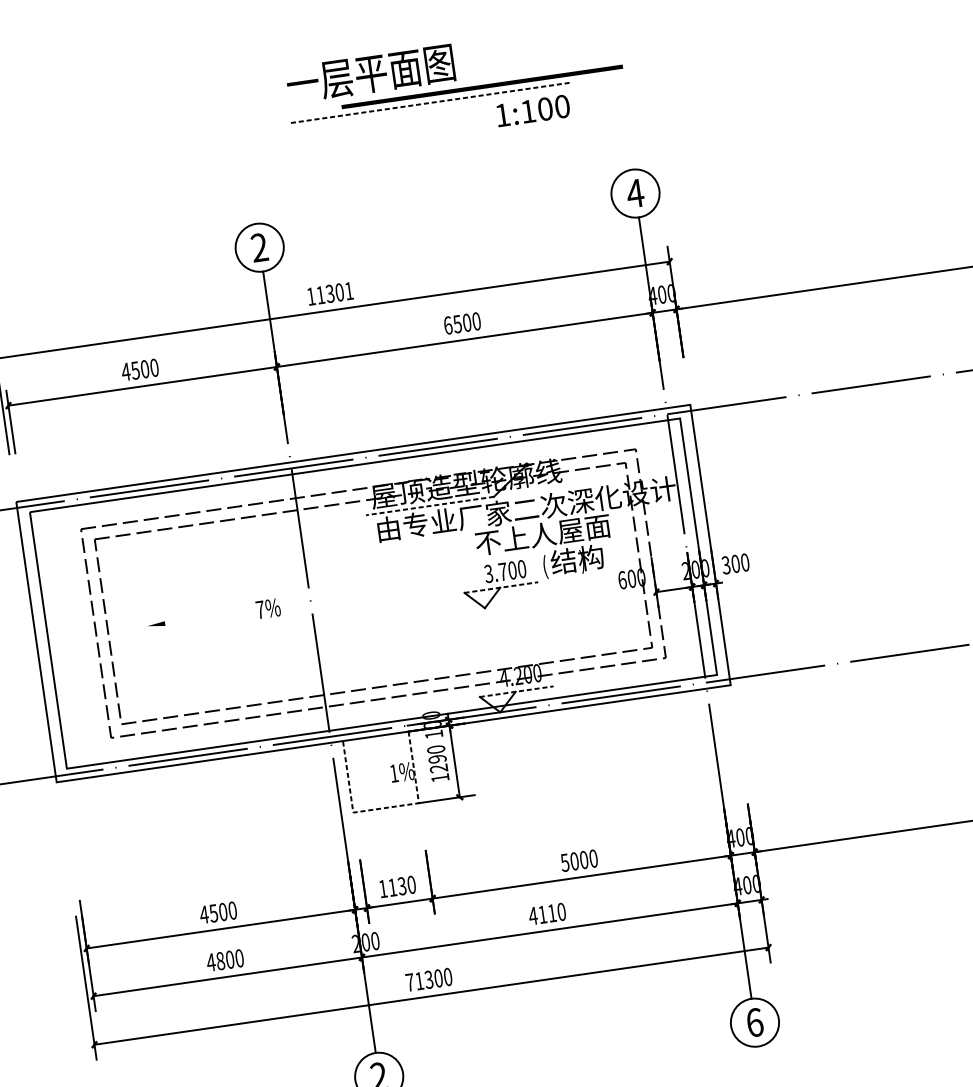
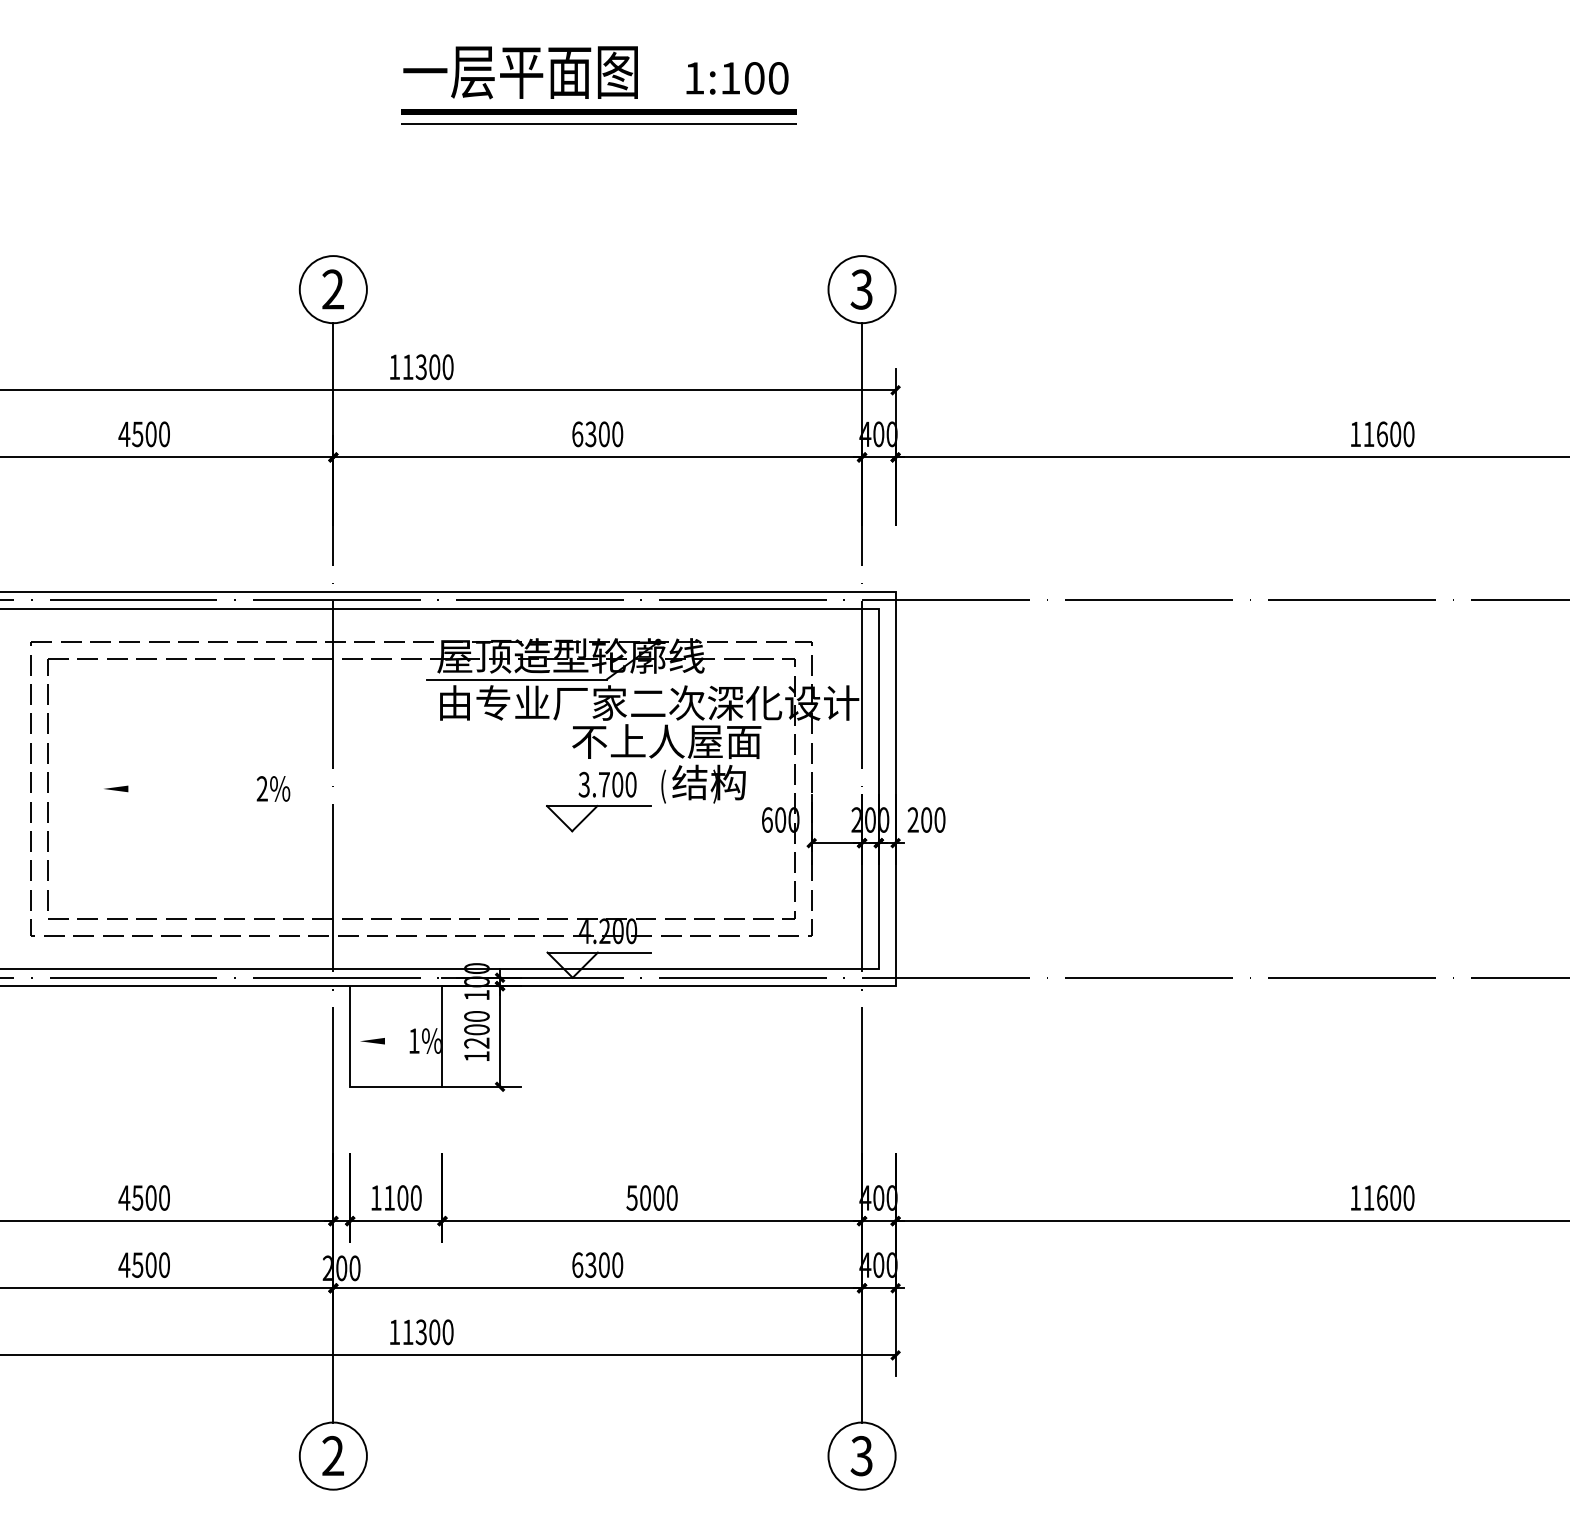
line: (481, 86) -> (598, 111), moved
line: (431, 102) -> (599, 123), dashed -> solid
text: (533, 110) -> (737, 78), moved
text: (635, 193) -> (861, 289), 4 -> 3
text: (348, 291) -> (447, 367), 11301 -> 11300
text: (457, 323) -> (590, 433), 6500 -> 6300
line: (429, 506) -> (516, 679), dashed -> solid
text: (725, 565) -> (912, 819), 300 -> 200
line: (501, 587) -> (598, 806), dashed -> solid
text: (259, 609) -> (261, 788), 7%%% -> 2%%%
line: (516, 691) -> (599, 952), dashed -> solid
text: (437, 758) -> (476, 1029), 1290 -> 1200
line: (364, 778) -> (372, 1041), added
line: (385, 807) -> (395, 1086), dashed -> solid
text: (401, 885) -> (402, 1197), 1130 -> 1100
text: (542, 914) -> (590, 1264), 4110 -> 6300
text: (220, 960) -> (137, 1264), 4800 -> 4500
text: (409, 981) -> (394, 1331), 71300 -> 11300
text: (754, 1022) -> (861, 1455), 6 -> 3

